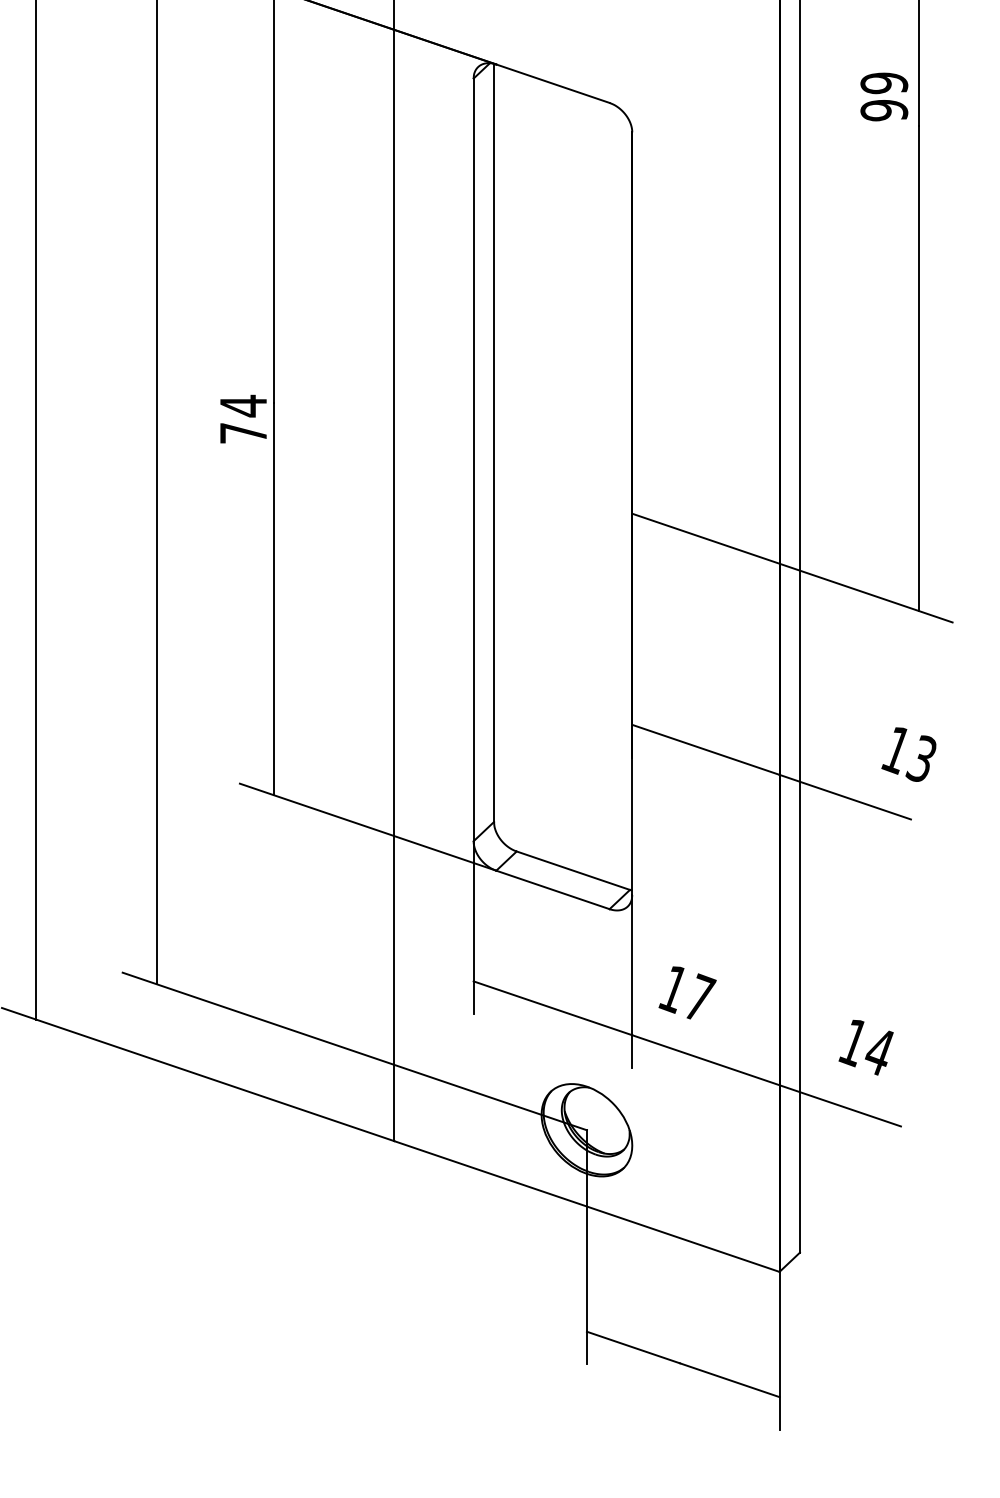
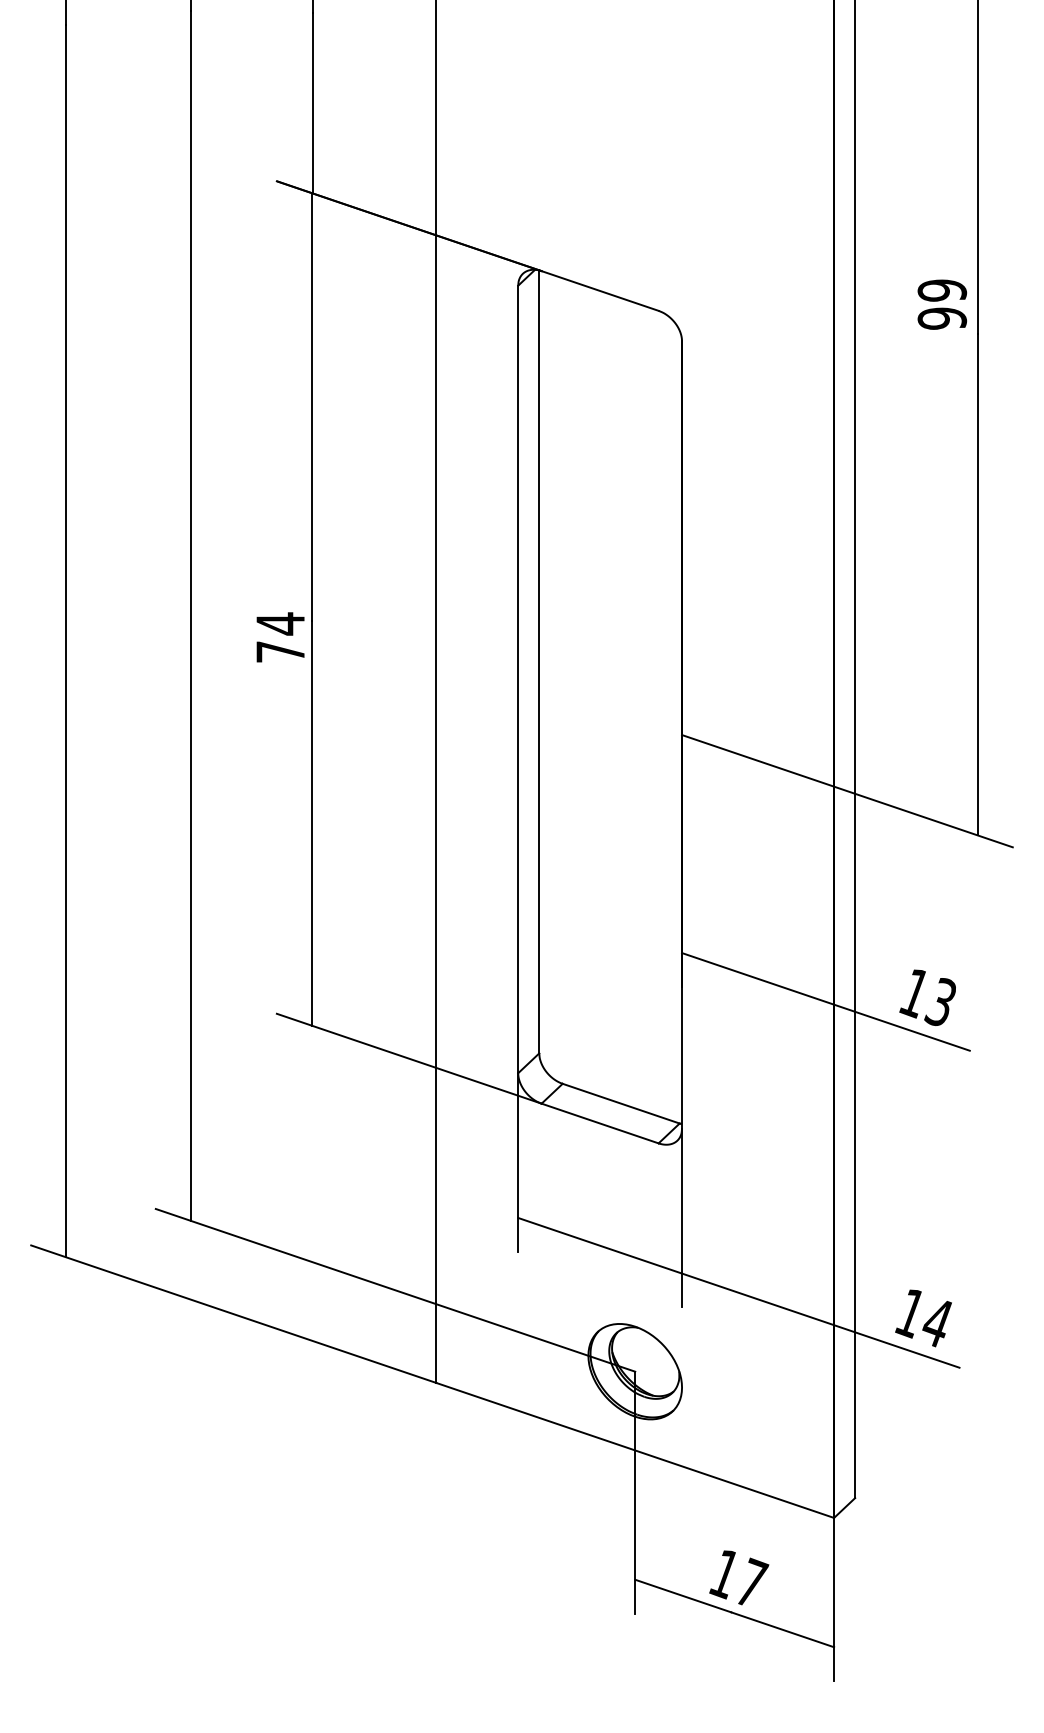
text: (908, 754) -> (927, 997), moved
text: (687, 992) -> (739, 1577), moved
text: (866, 1047) -> (923, 1318), moved

